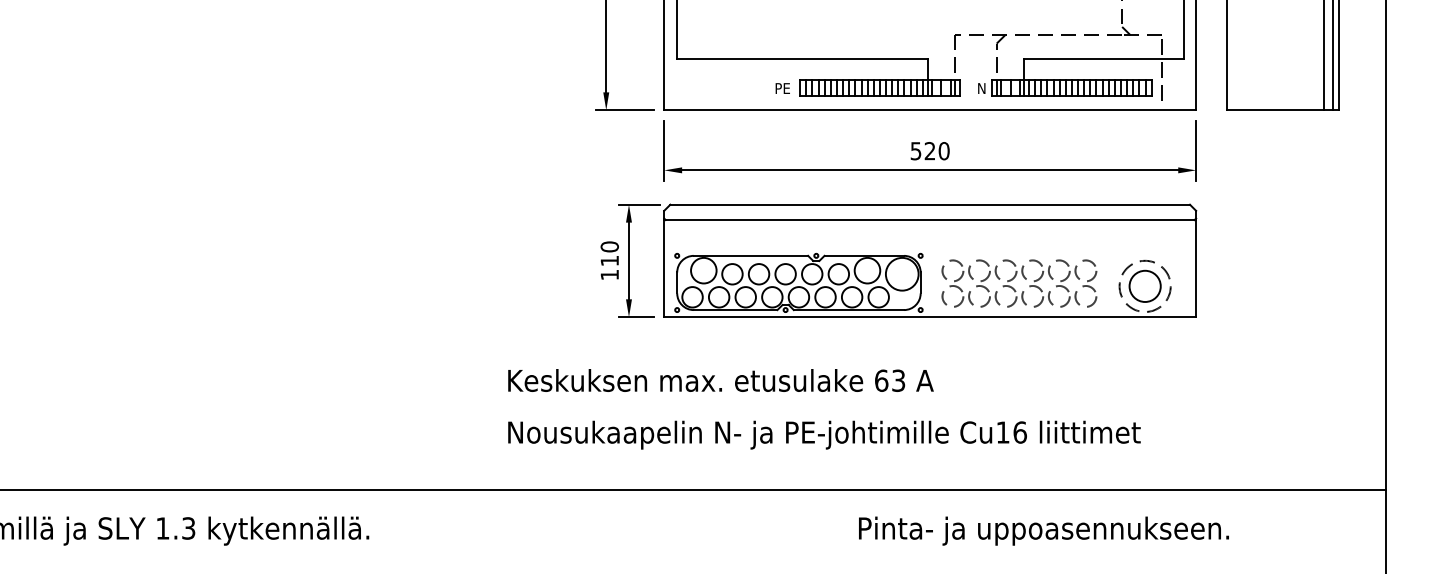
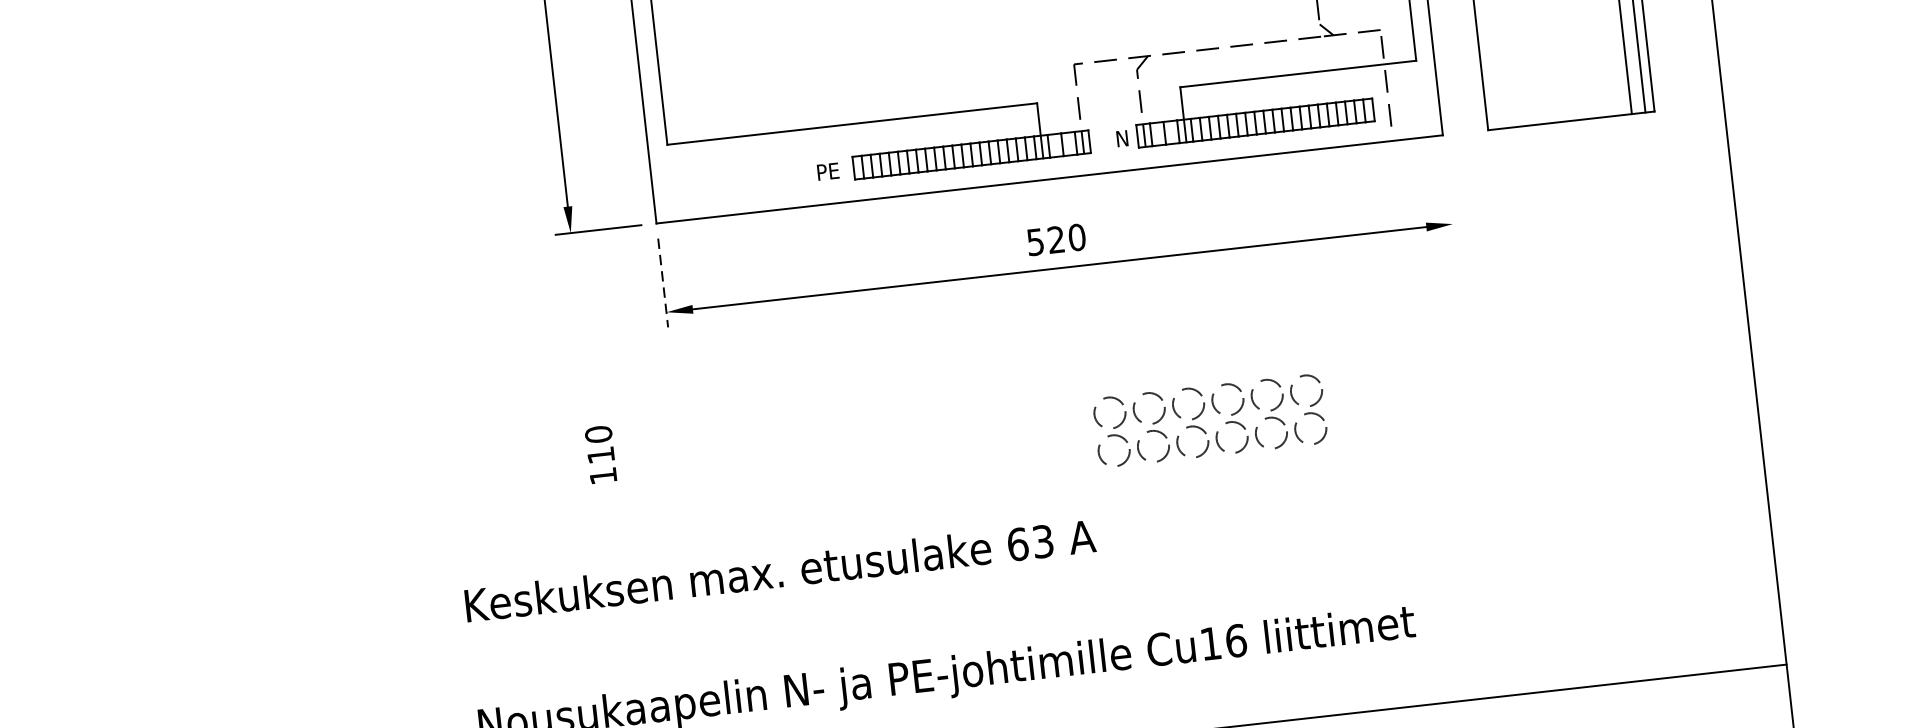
line: (1196, 150) -> (1450, 194), removed
line: (664, 151) -> (663, 284), solid -> dashed
part: (907, 260) -> (1041, 405), removed
text: (720, 380) -> (779, 570), moved

